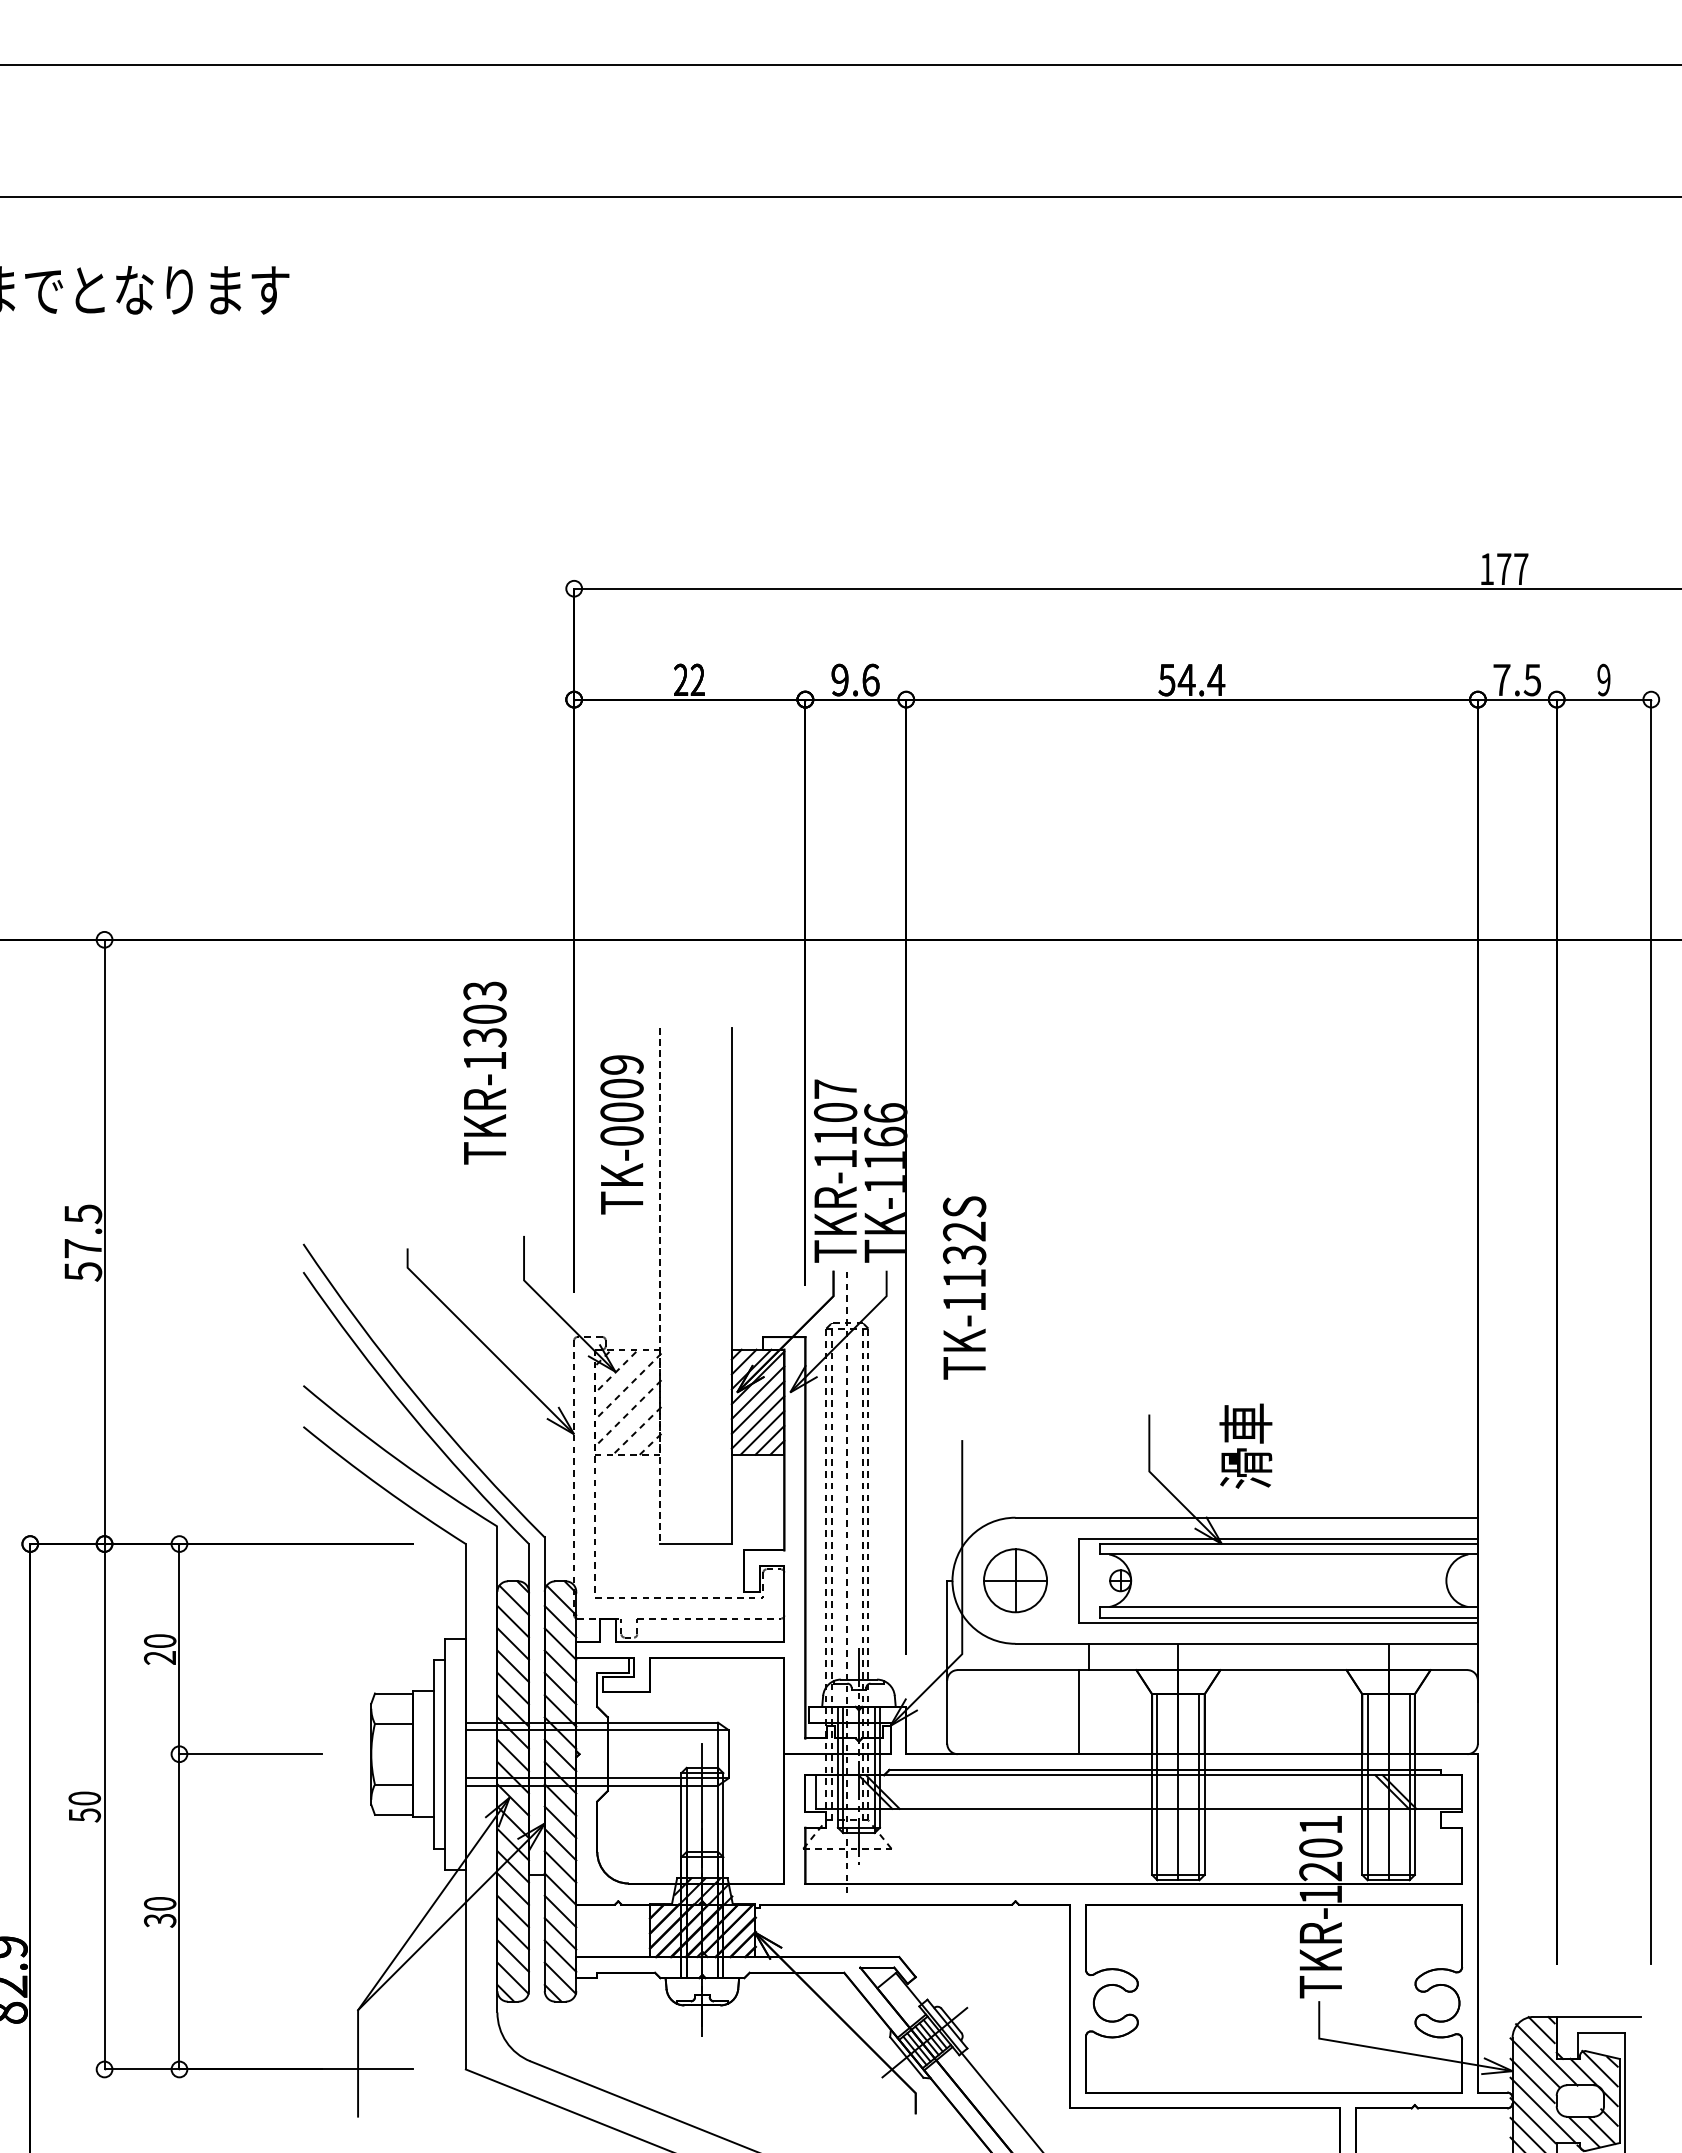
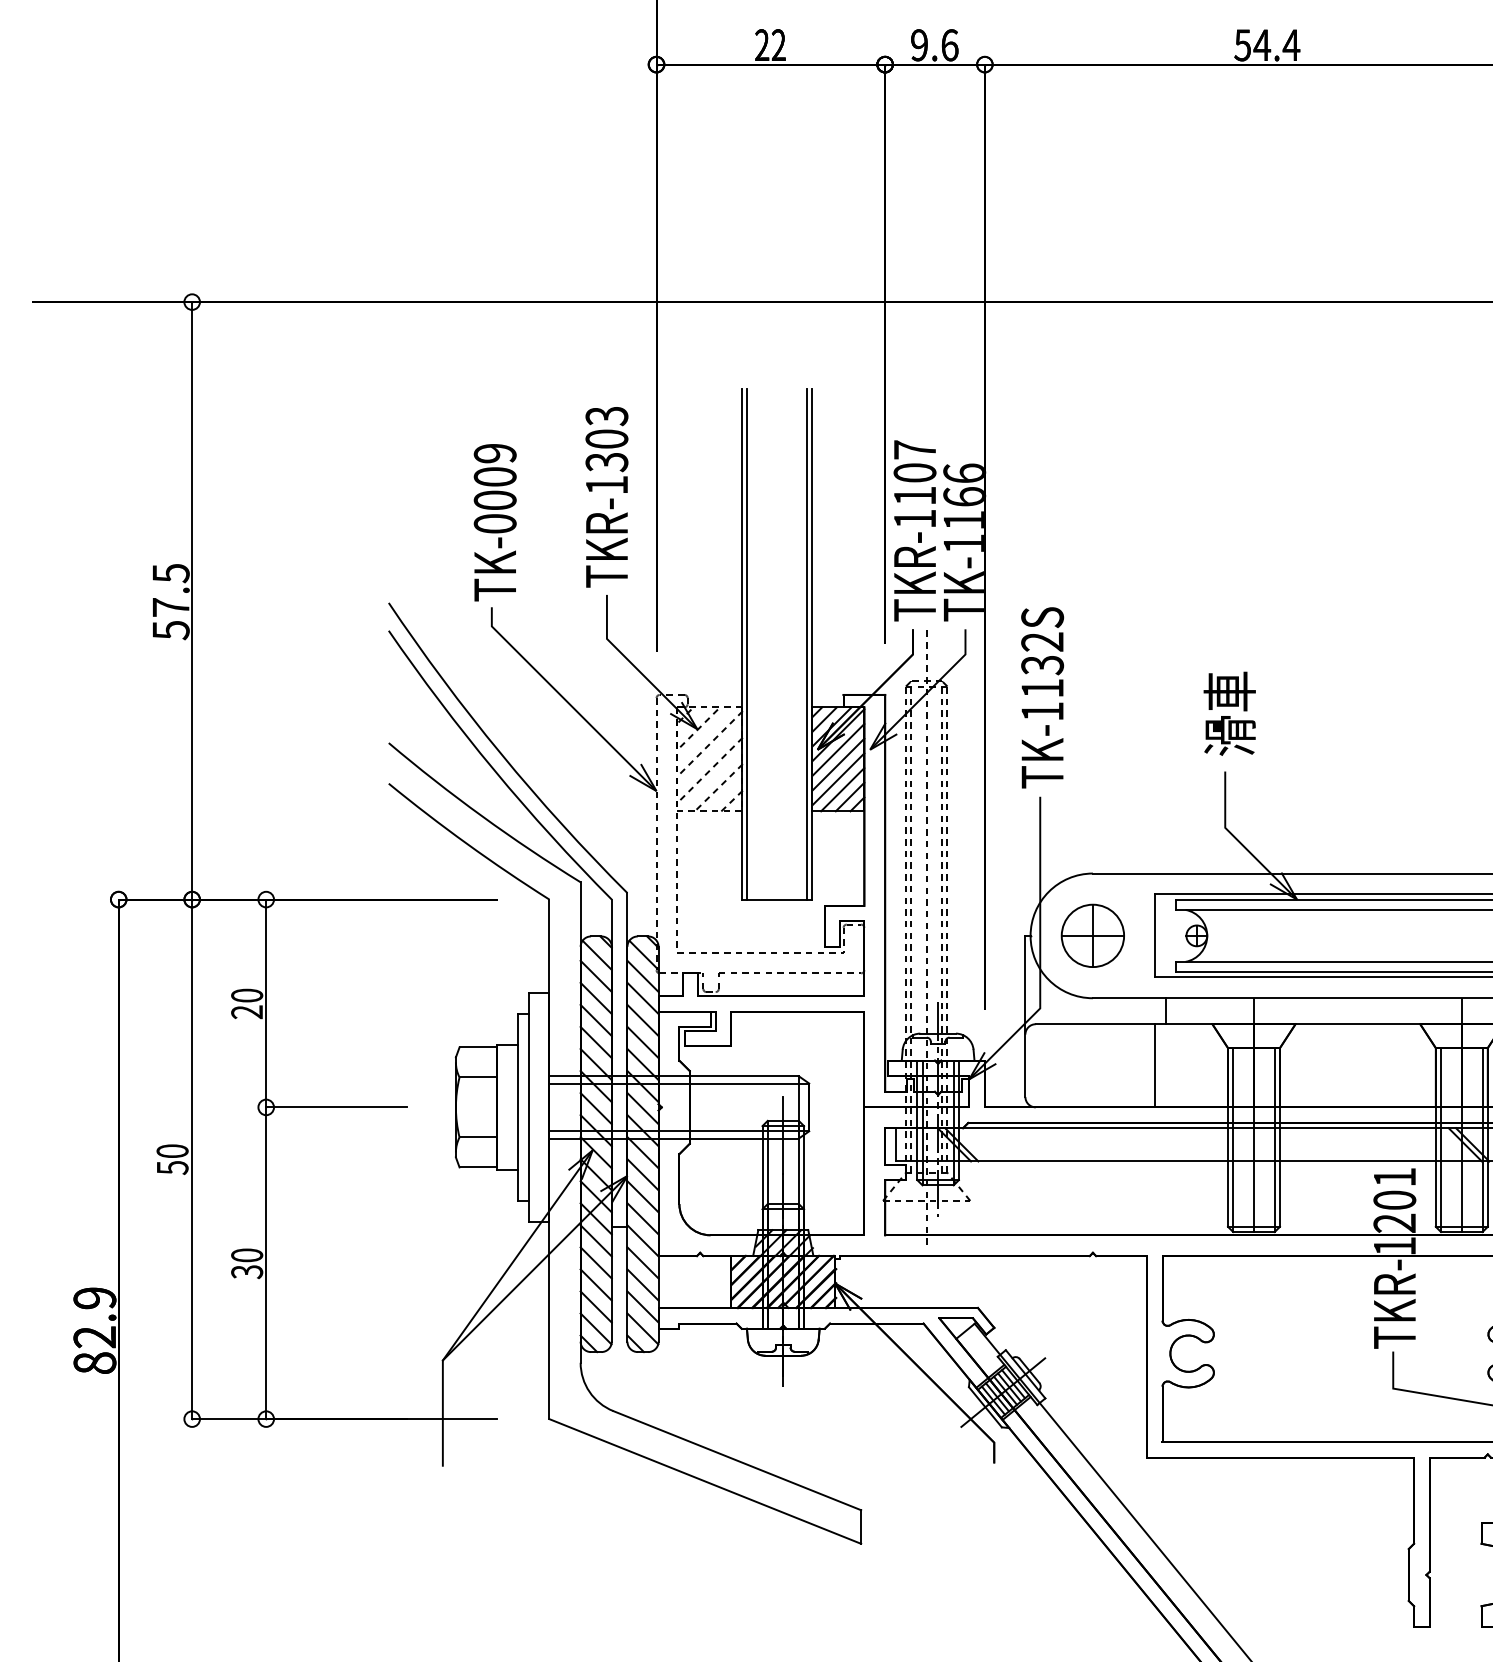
text: (484, 1072) -> (606, 496), moved
text: (621, 1134) -> (494, 522), moved
line: (660, 1286) -> (741, 644), dashed -> solid
line: (665, 1286) -> (746, 644), added
line: (726, 1286) -> (807, 644), added
text: (964, 1287) -> (1042, 697), moved
text: (1245, 1445) -> (1229, 713), moved

